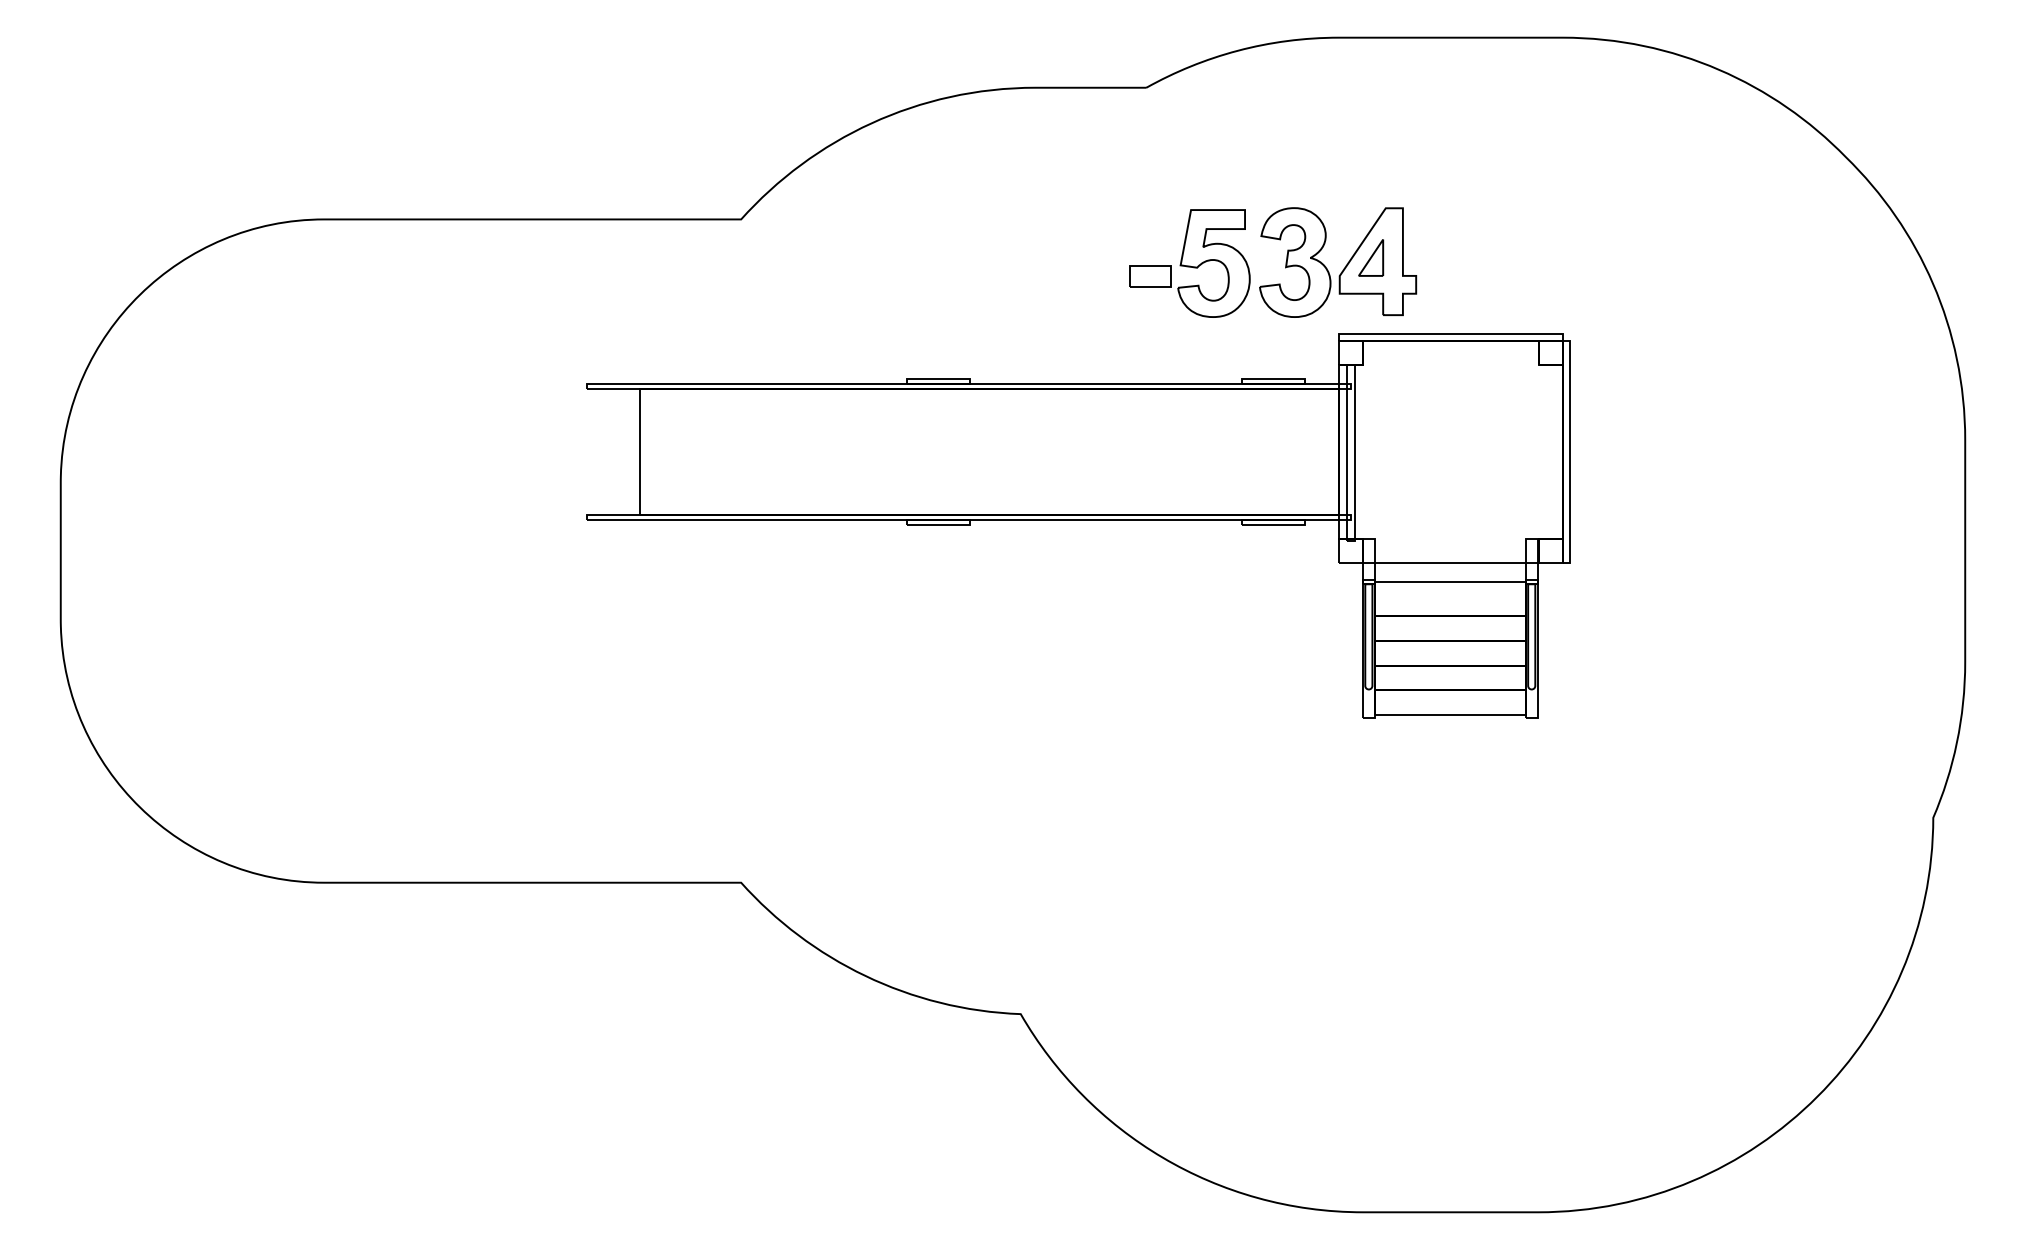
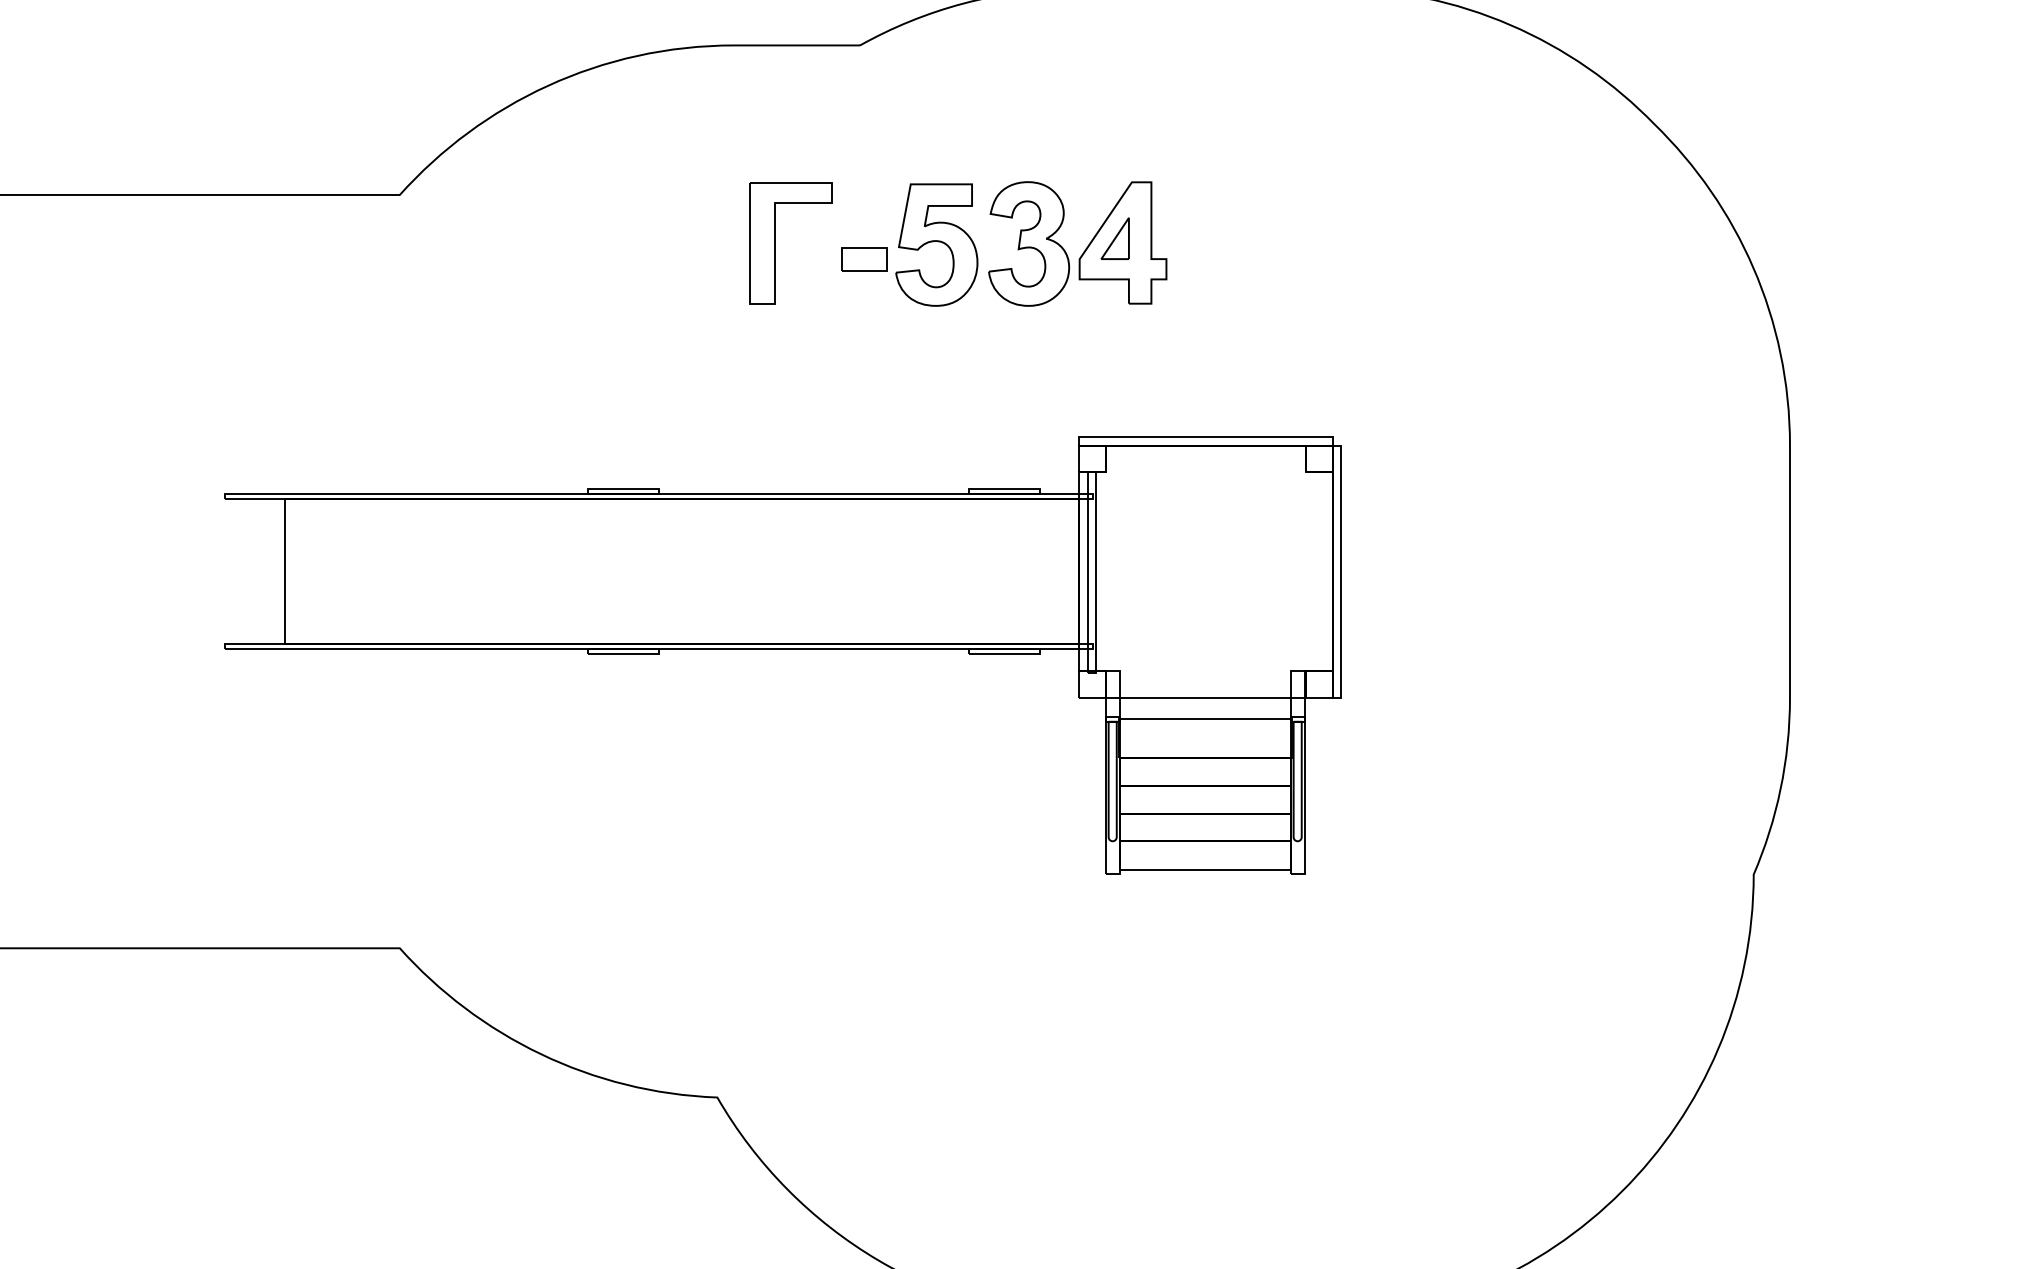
part: (1071, 261) -> (774, 242), added
part: (1078, 525) -> (782, 655), moved

